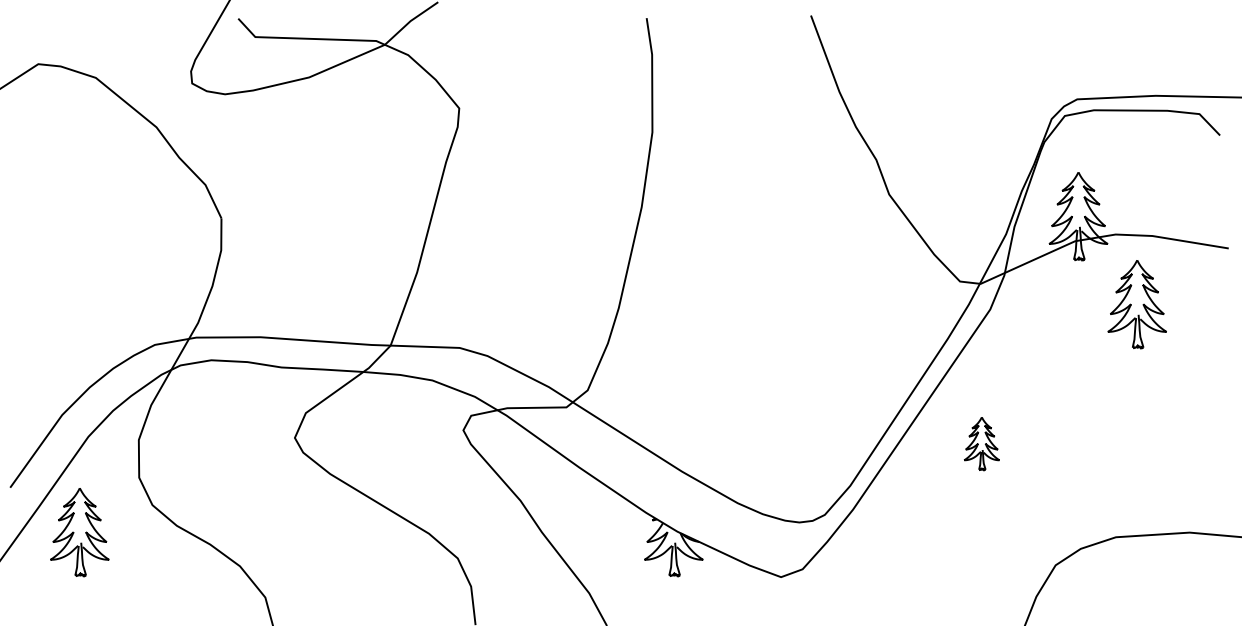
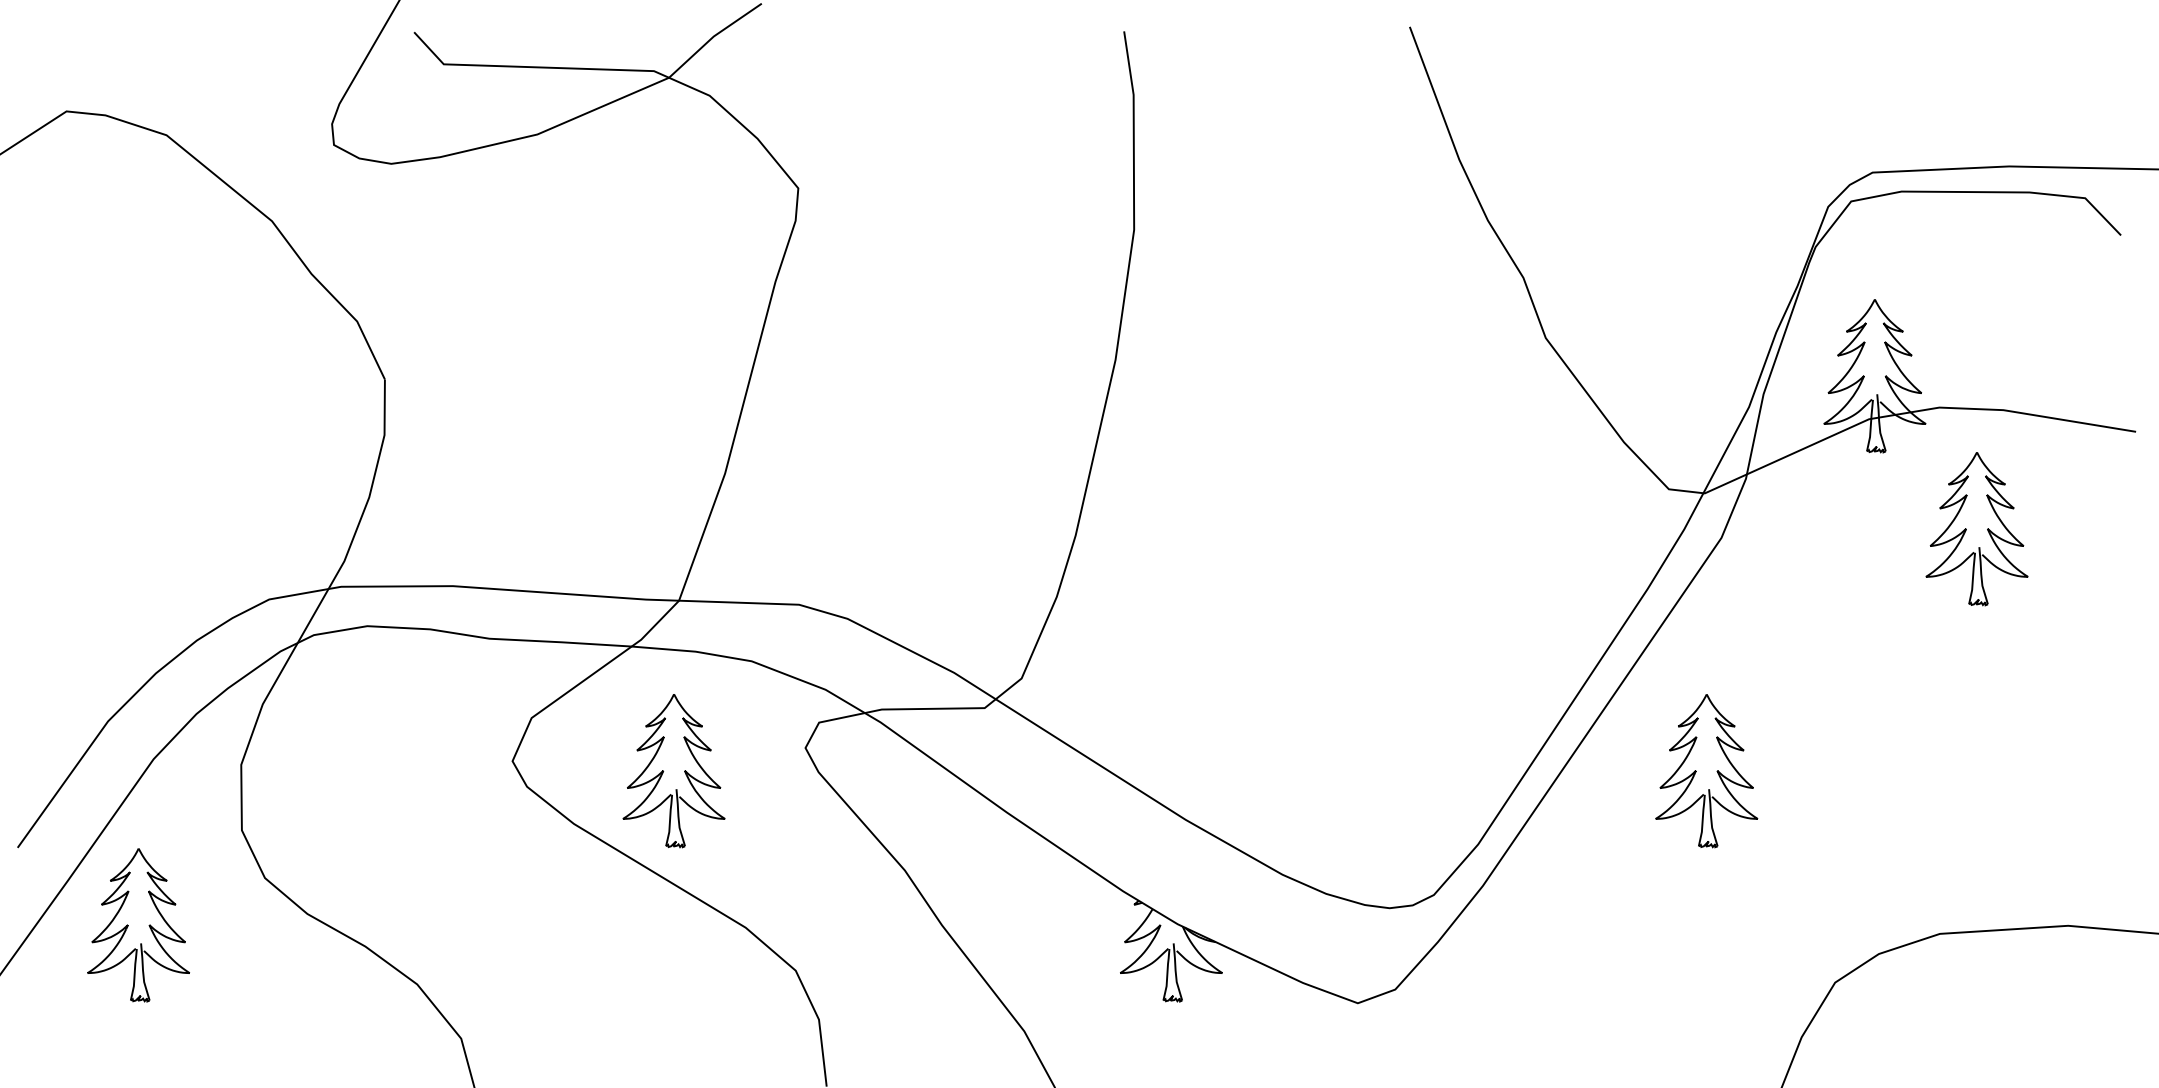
part: (387, 443) -> (673, 770), added
part: (981, 443) -> (1706, 770), size x1.67

